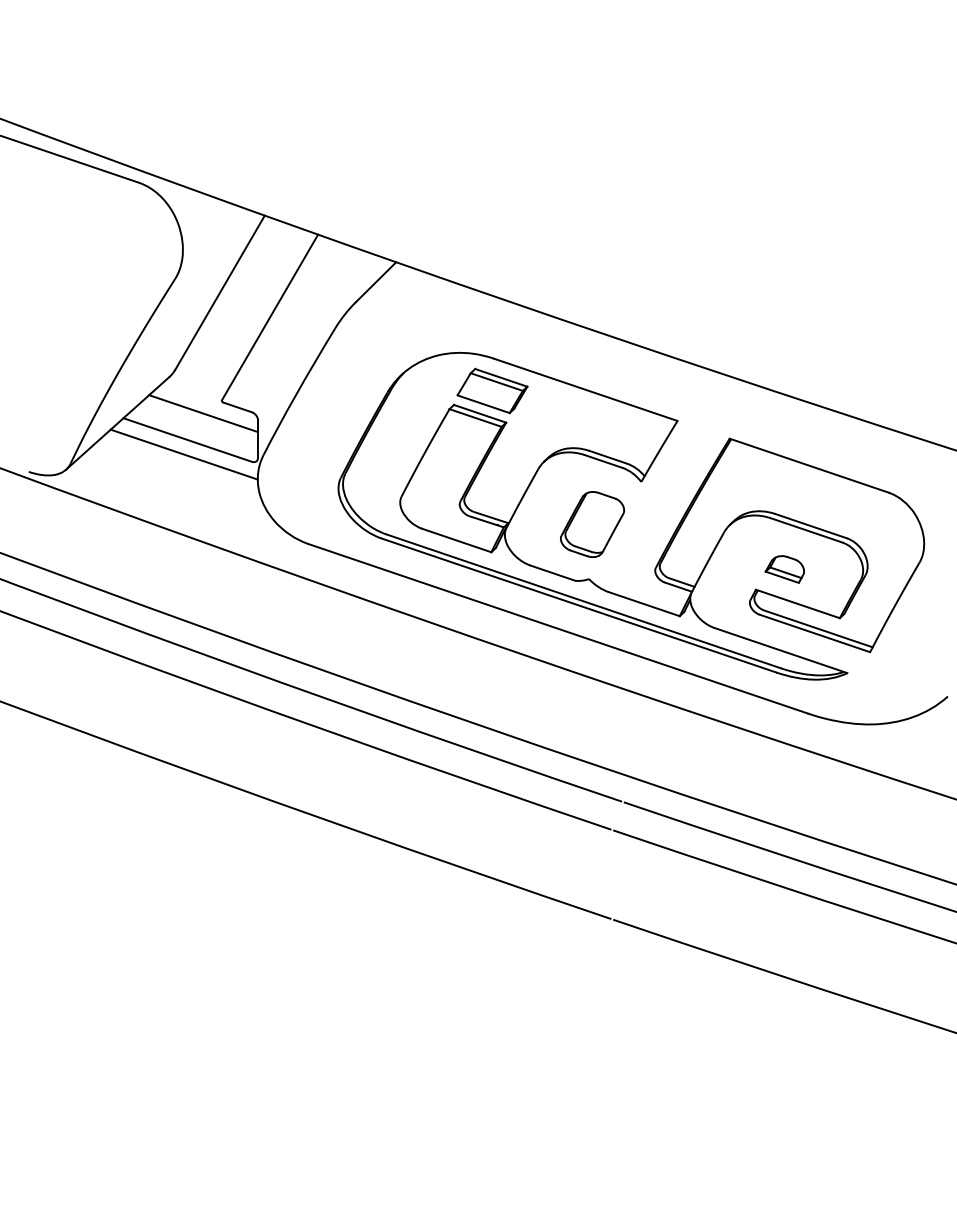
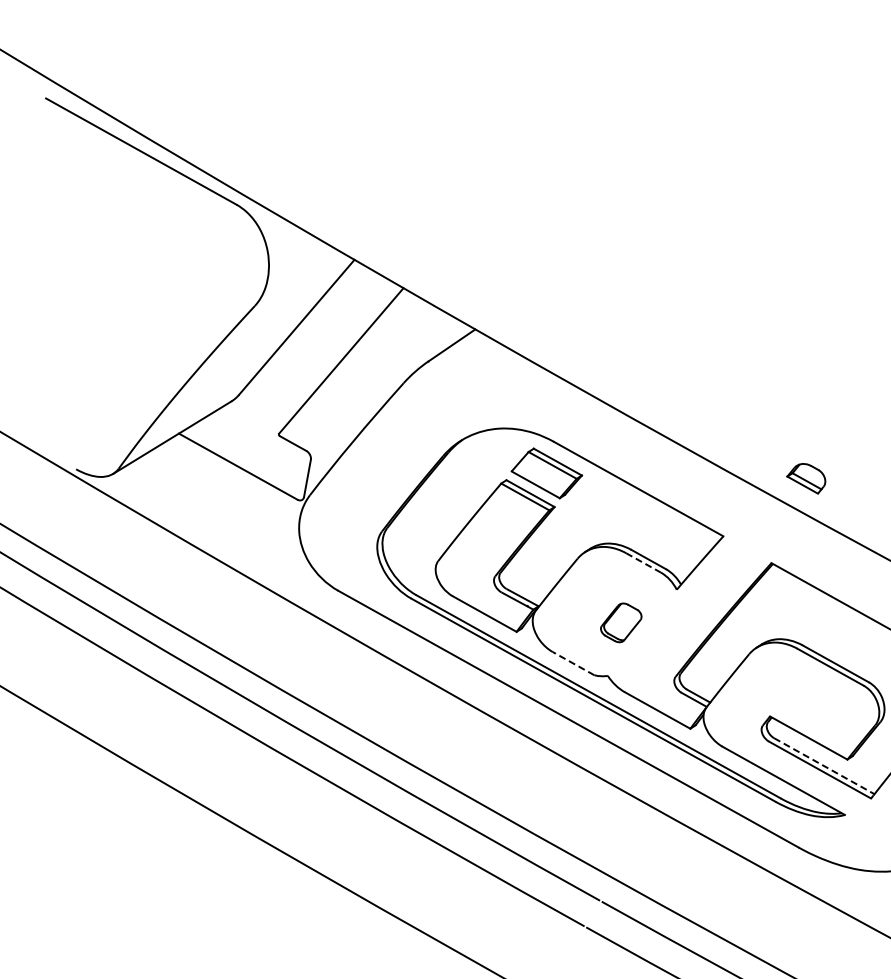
line: (203, 413) -> (258, 443), removed
line: (183, 454) -> (231, 480), removed
line: (603, 461) -> (643, 562), solid -> dashed
part: (592, 524) -> (621, 622), size x0.6
part: (784, 569) -> (806, 477), moved
line: (553, 573) -> (573, 663), solid -> dashed
line: (818, 629) -> (824, 766), solid -> dashed

